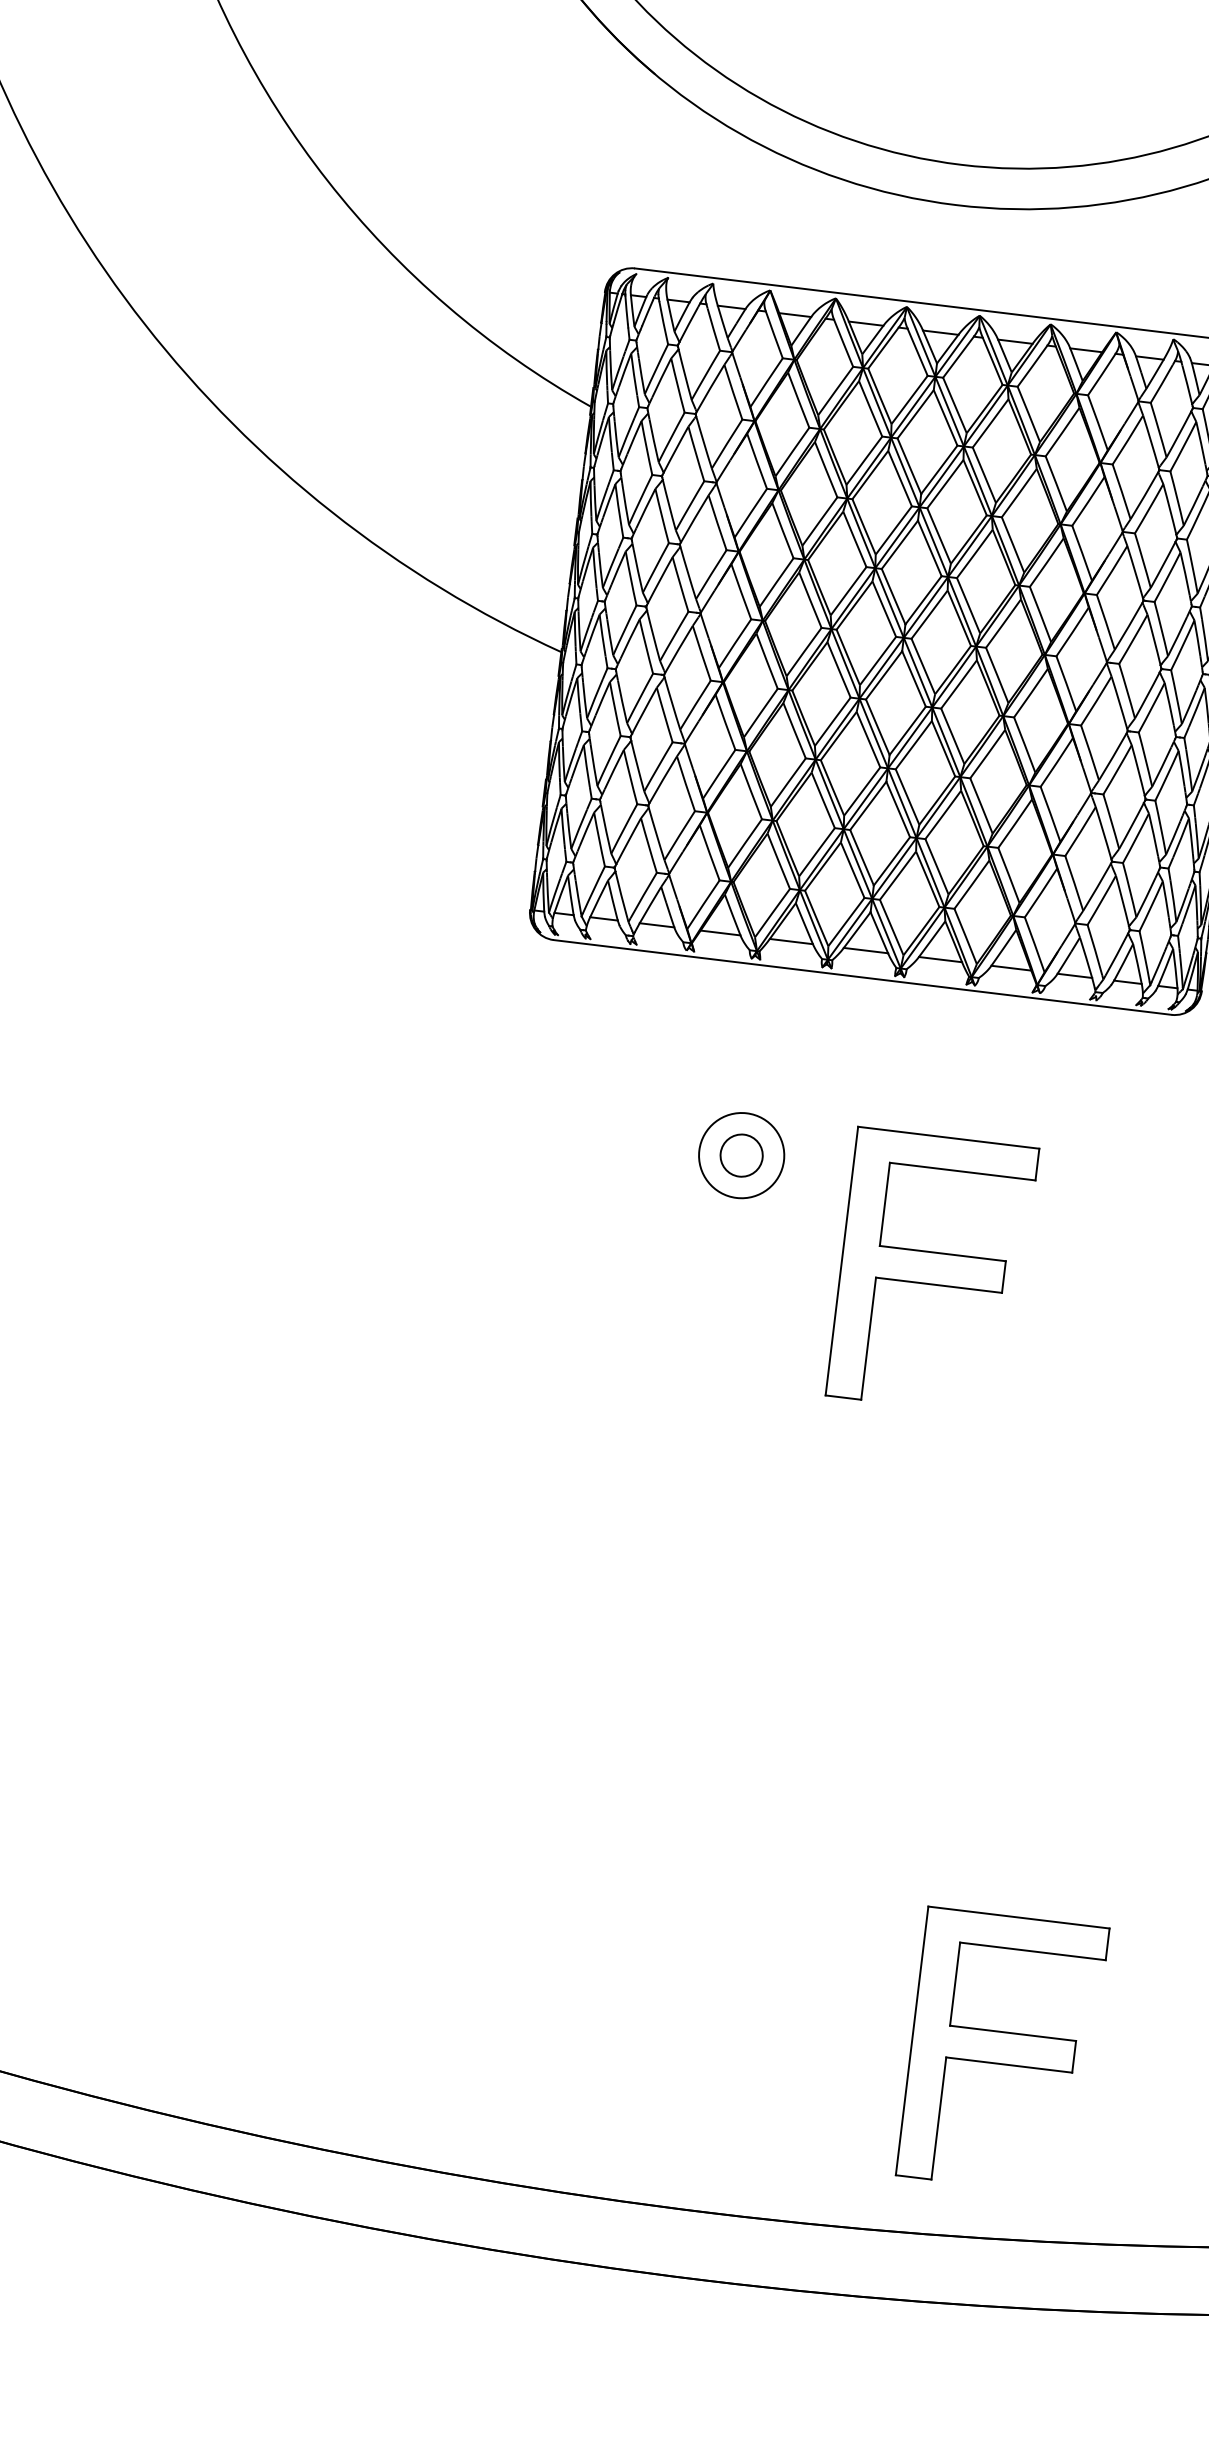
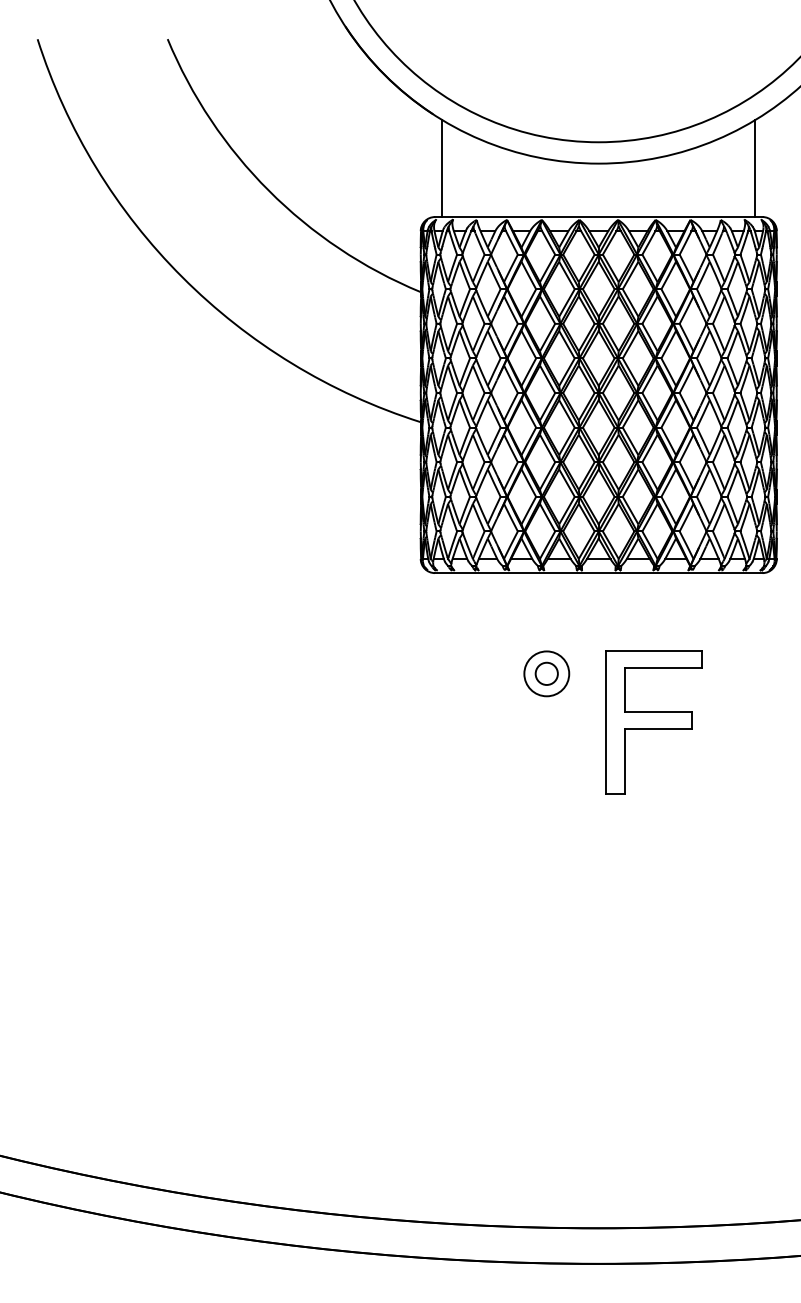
line: (660, 178) -> (442, 168), added
part: (1002, 2051) -> (739, 1125), removed

